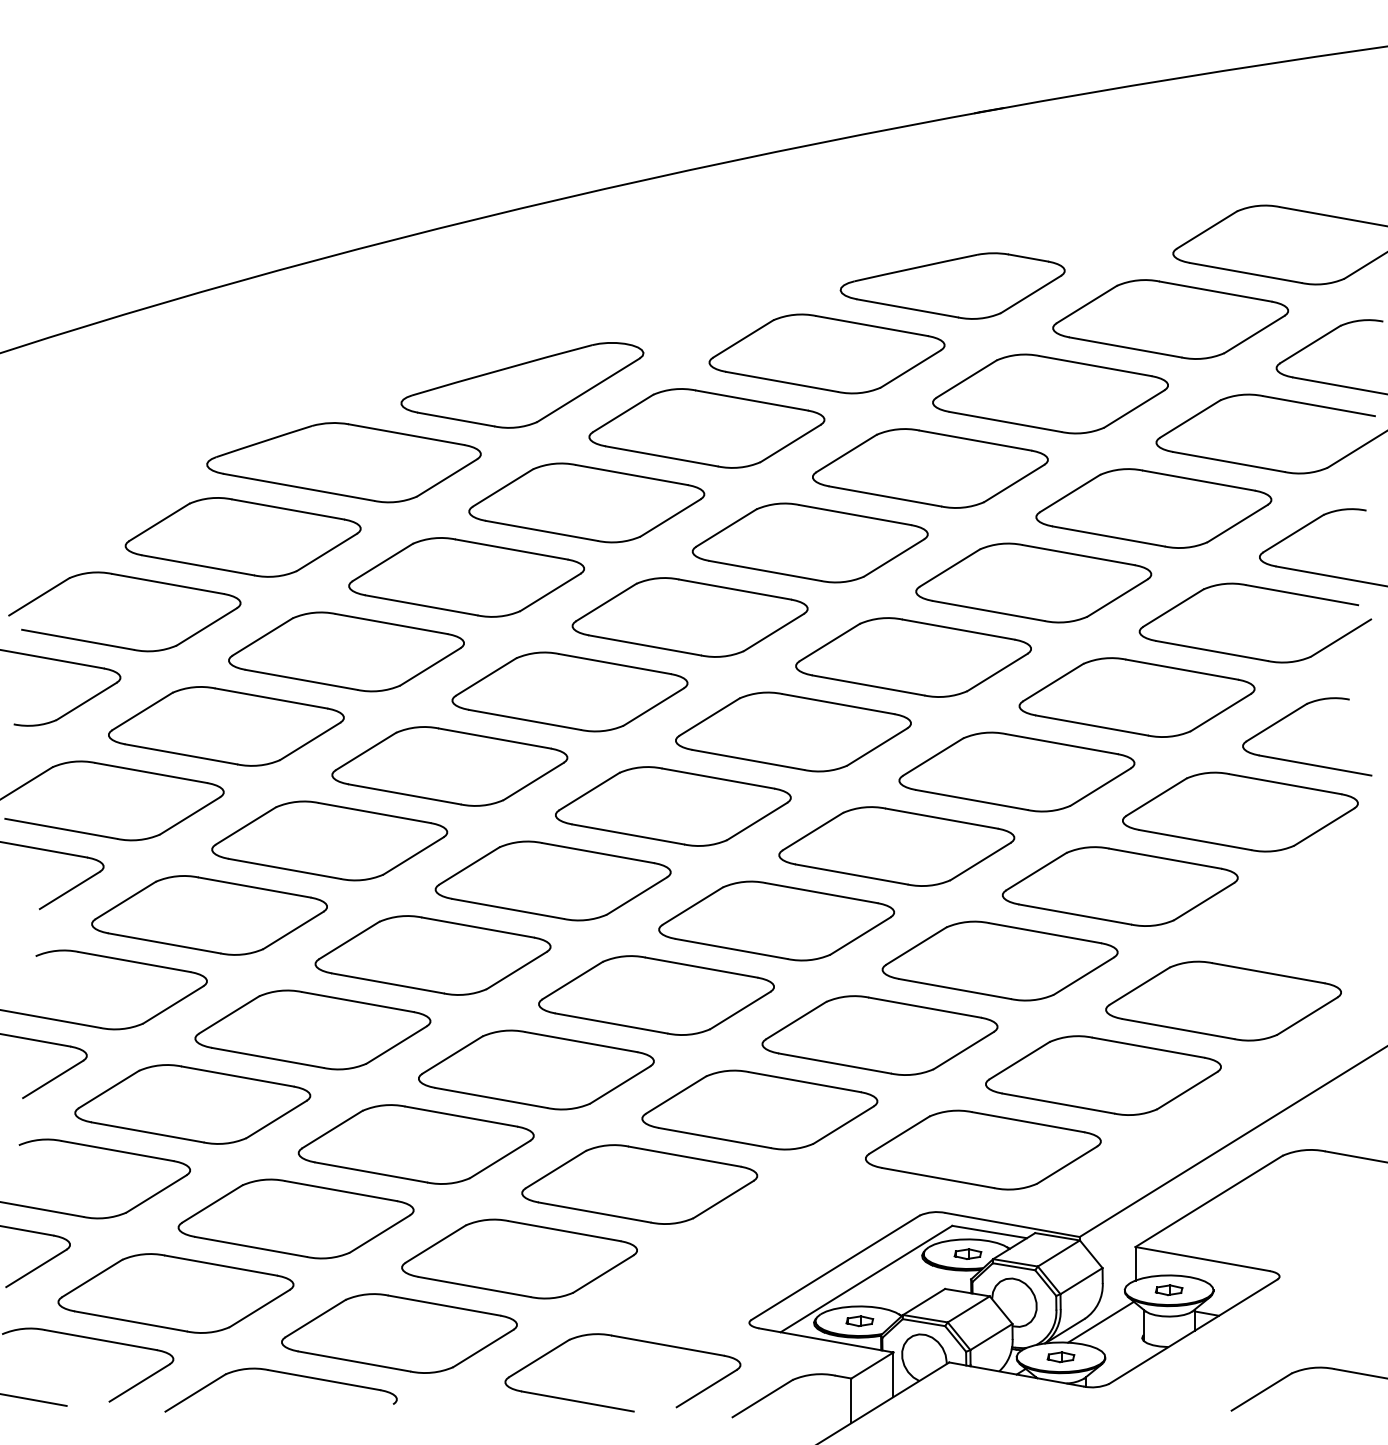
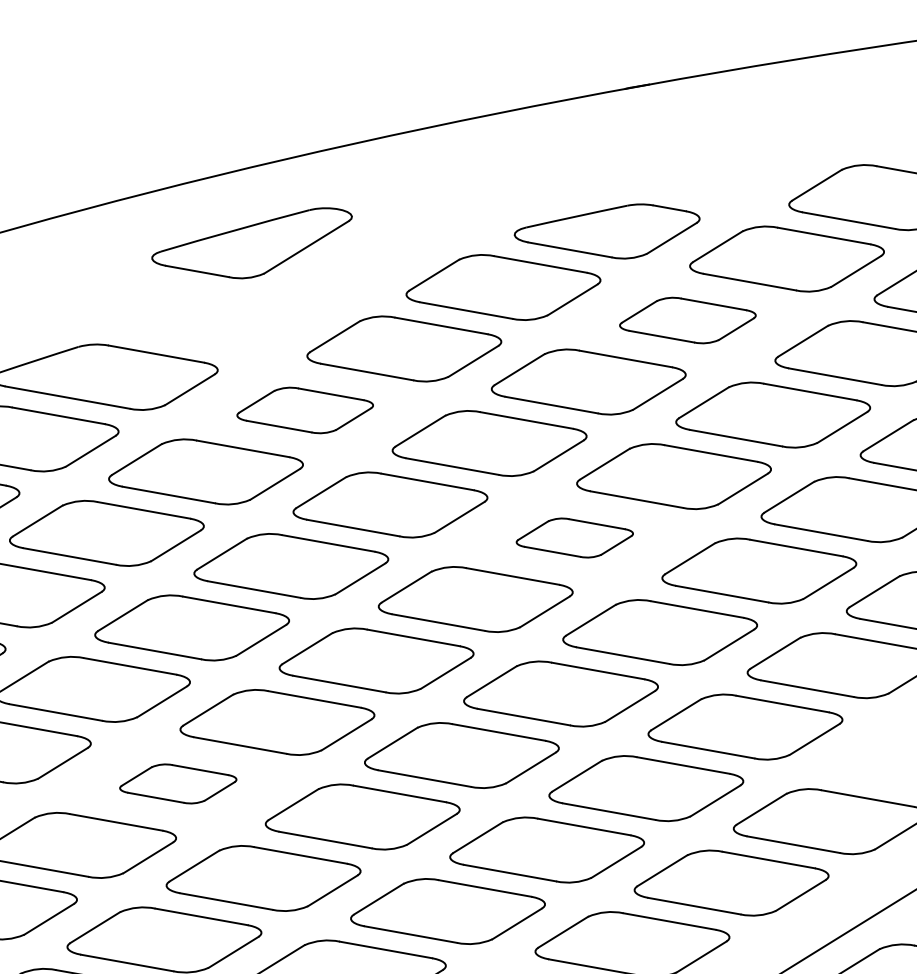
part: (522, 385) -> (252, 243), moved
part: (1050, 393) -> (687, 320), size x0.7
part: (586, 502) -> (304, 410), size x0.7
part: (913, 657) -> (574, 538), size x0.6
part: (432, 955) -> (177, 783), size x0.6

